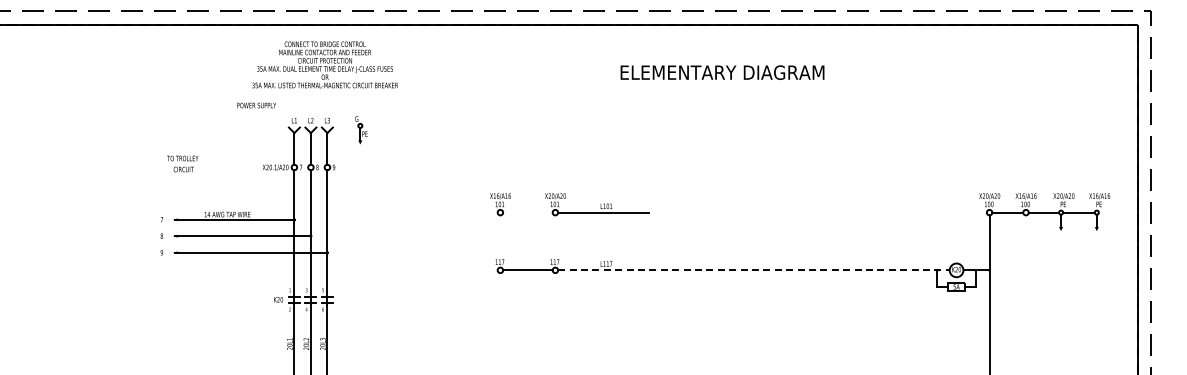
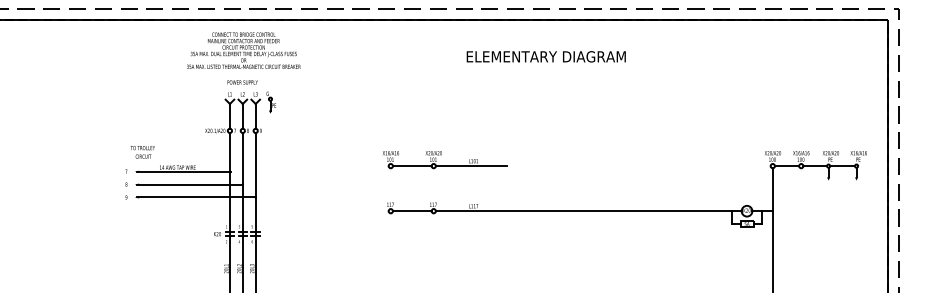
text: (324, 64) -> (243, 50), moved
text: (722, 72) -> (546, 56), moved
text: (256, 105) -> (242, 82), moved
part: (361, 130) -> (271, 102), moved
text: (182, 163) -> (142, 151), moved
line: (527, 212) -> (411, 166), added
line: (753, 270) -> (588, 211), dashed -> solid

